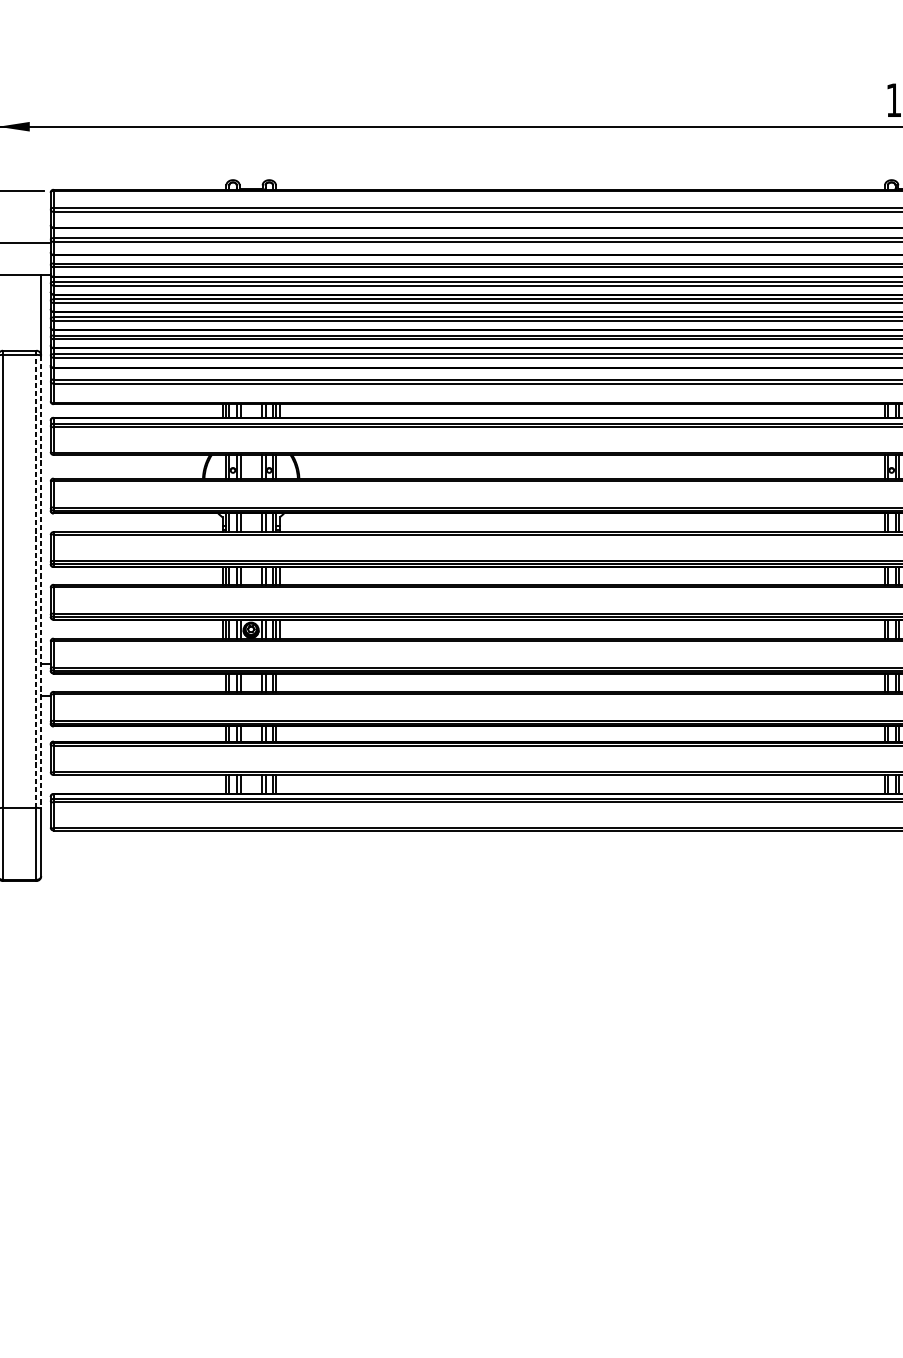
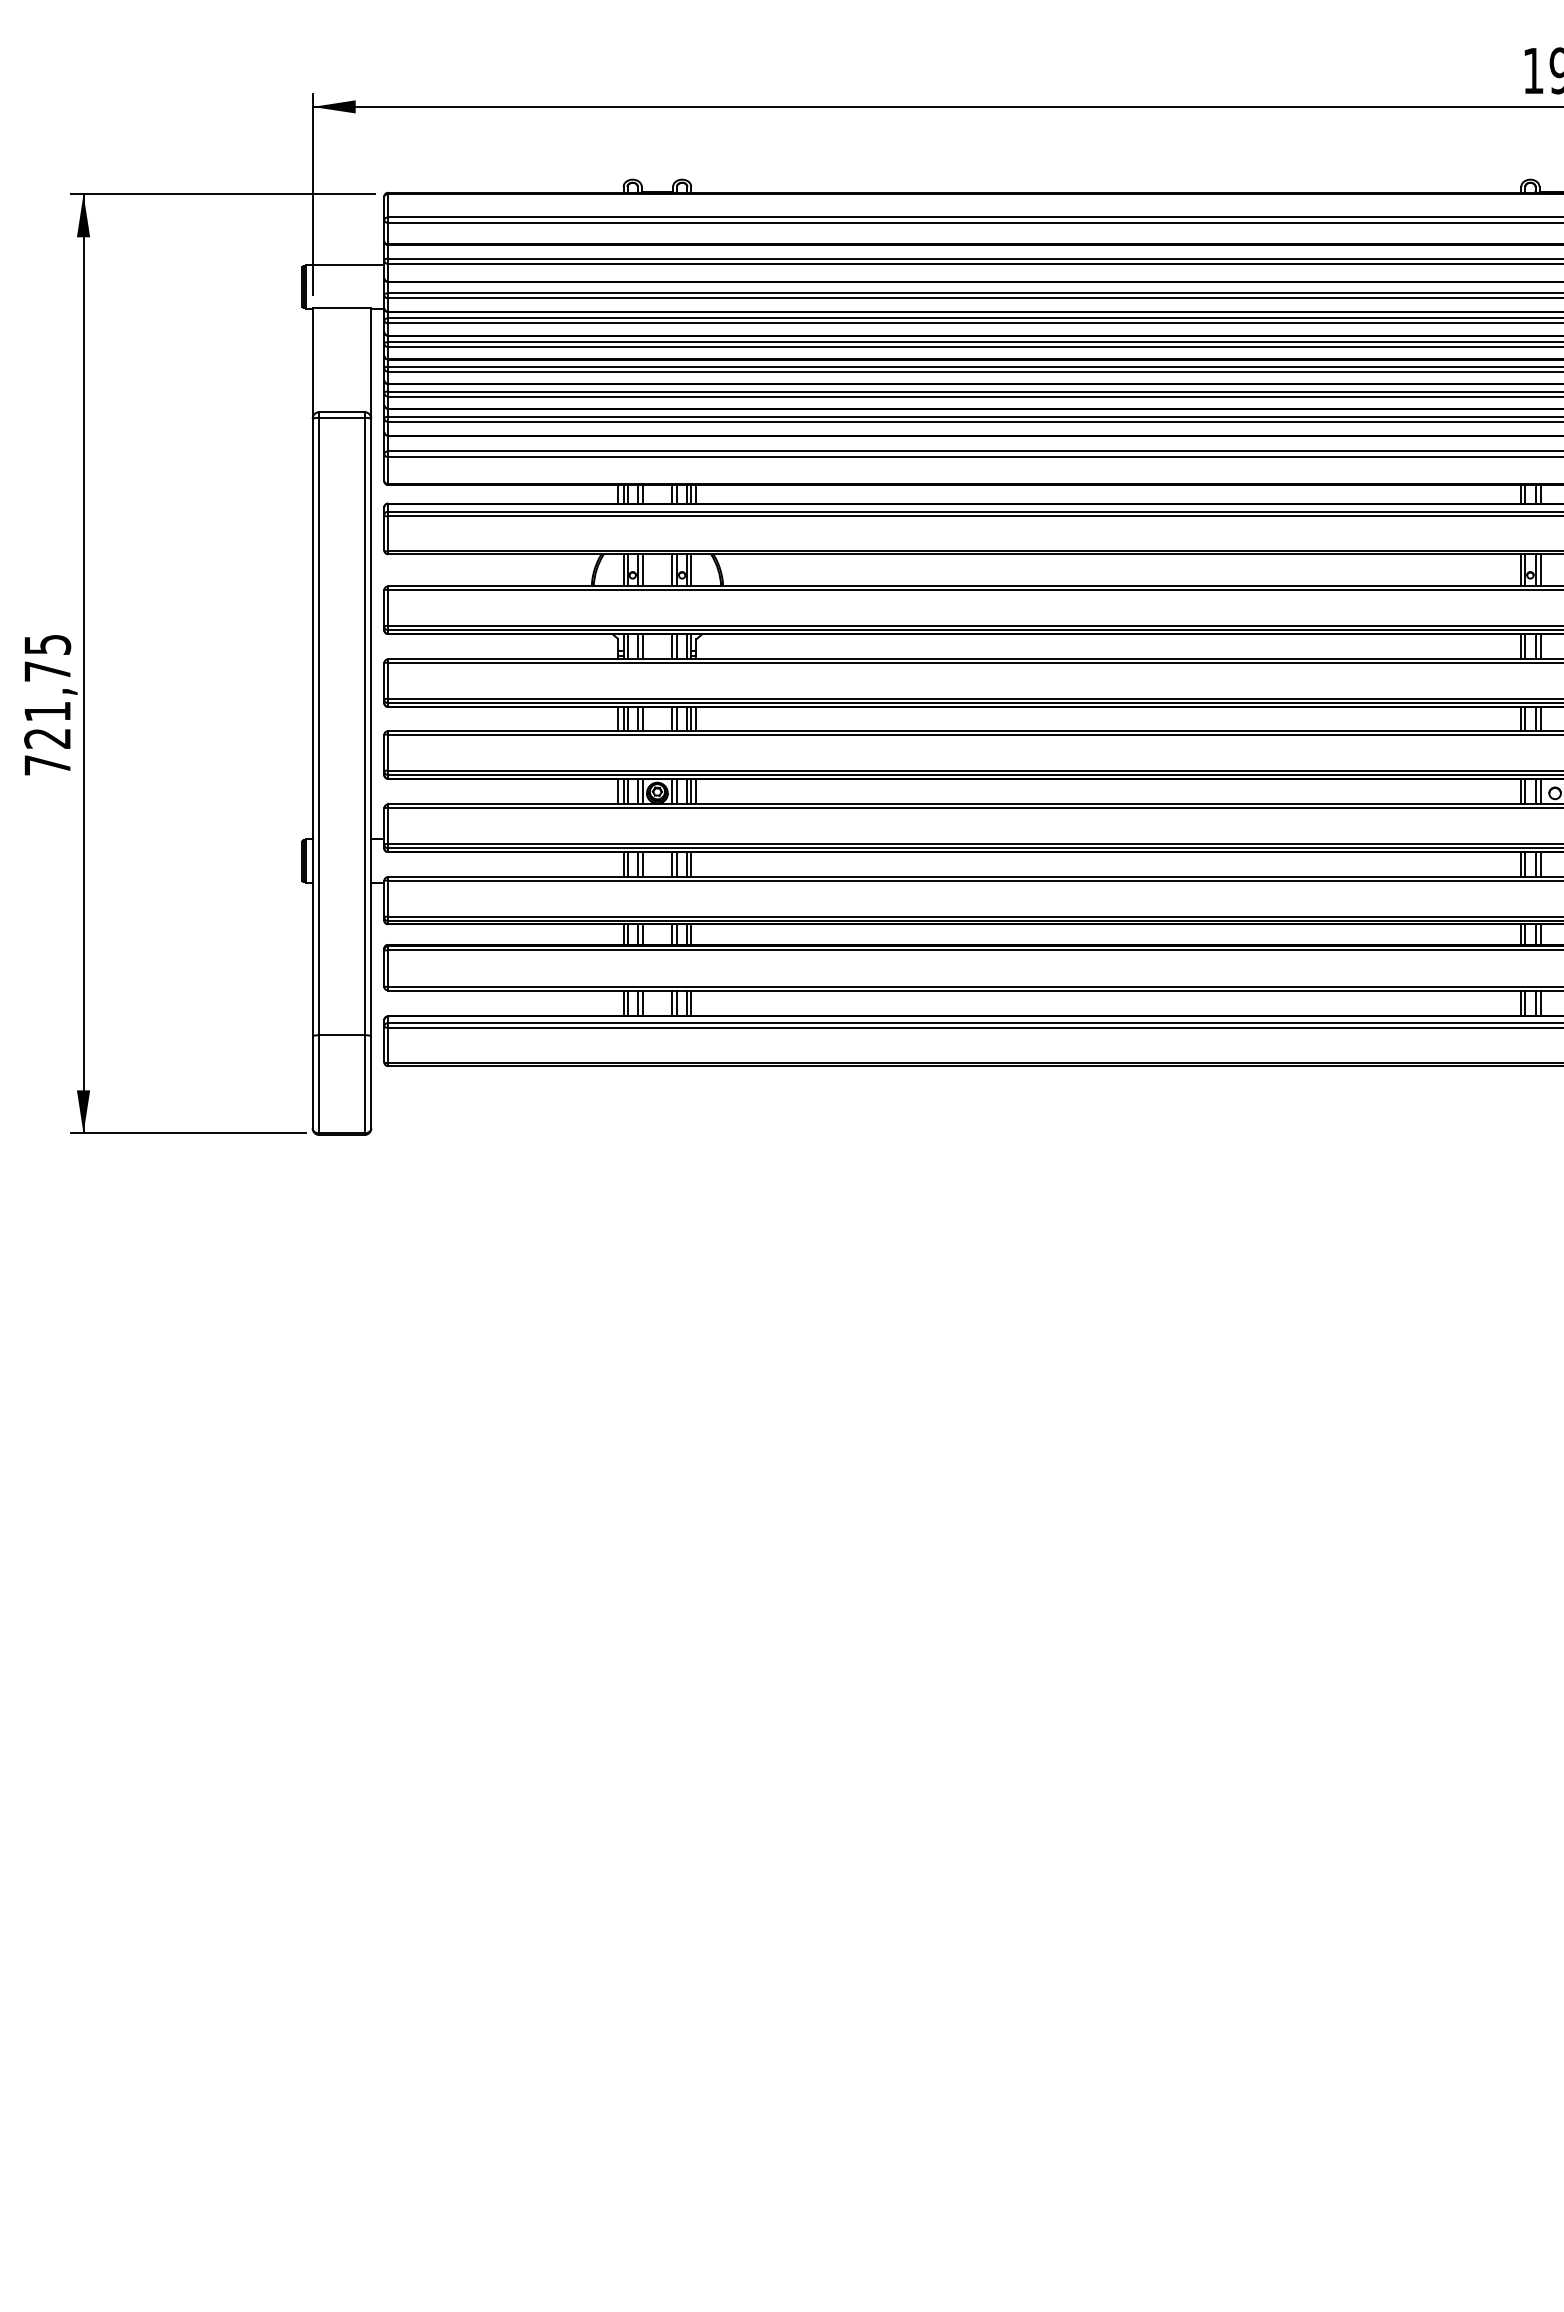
line: (36, 581) -> (364, 726), dashed -> solid
line: (41, 582) -> (371, 727), dashed -> solid

